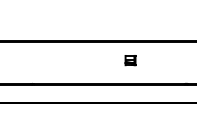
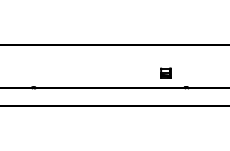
part: (129, 59) -> (165, 72), moved

